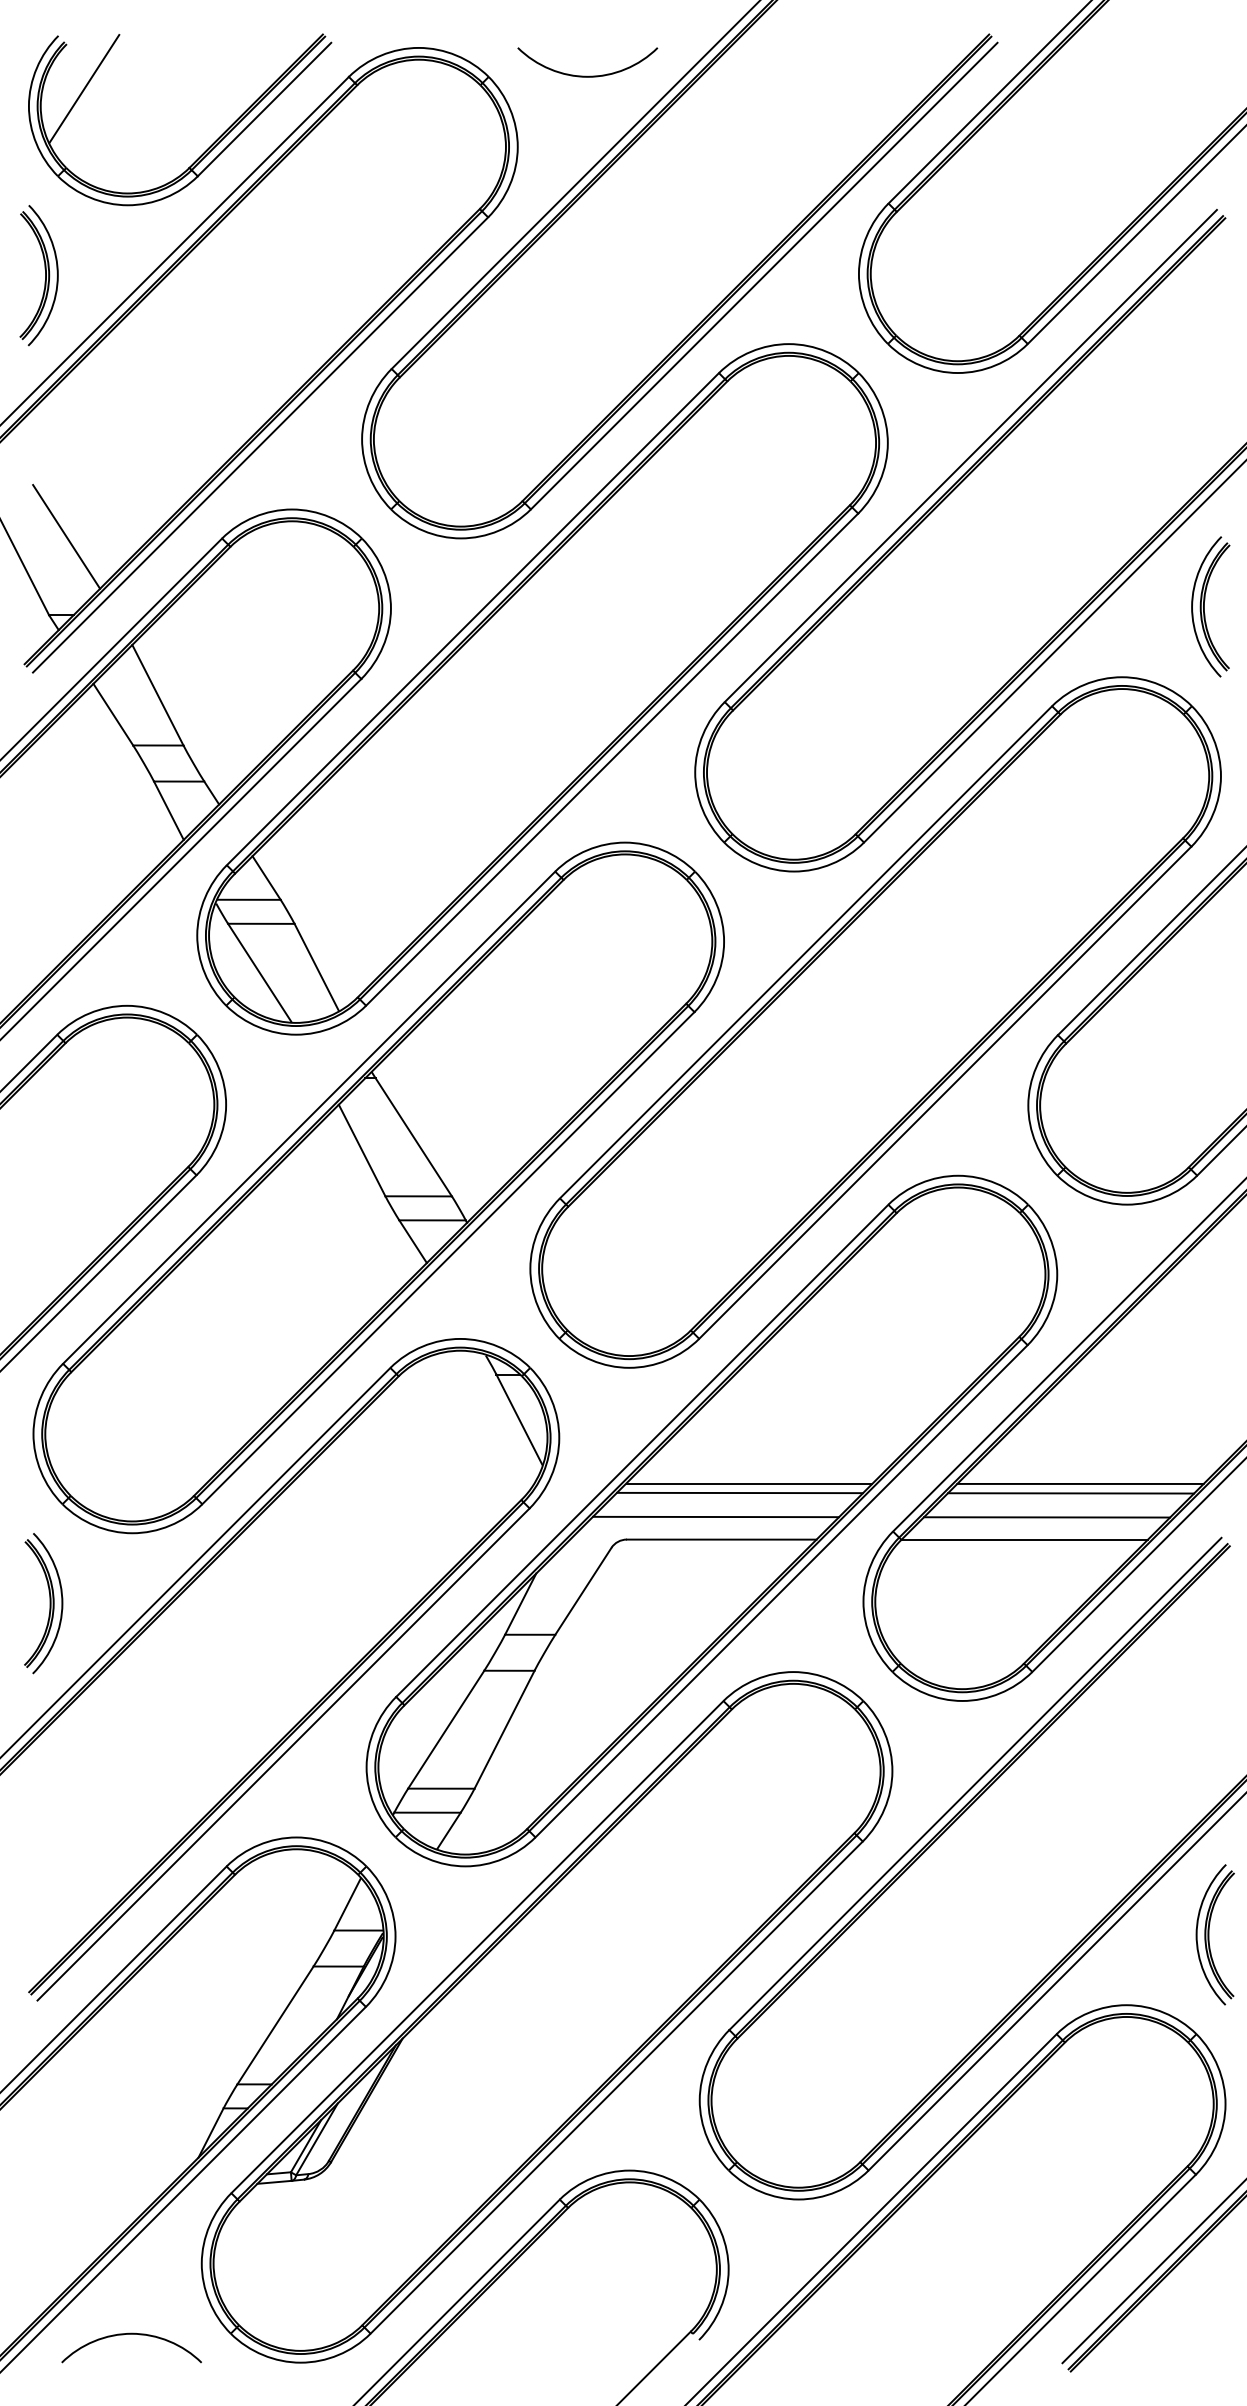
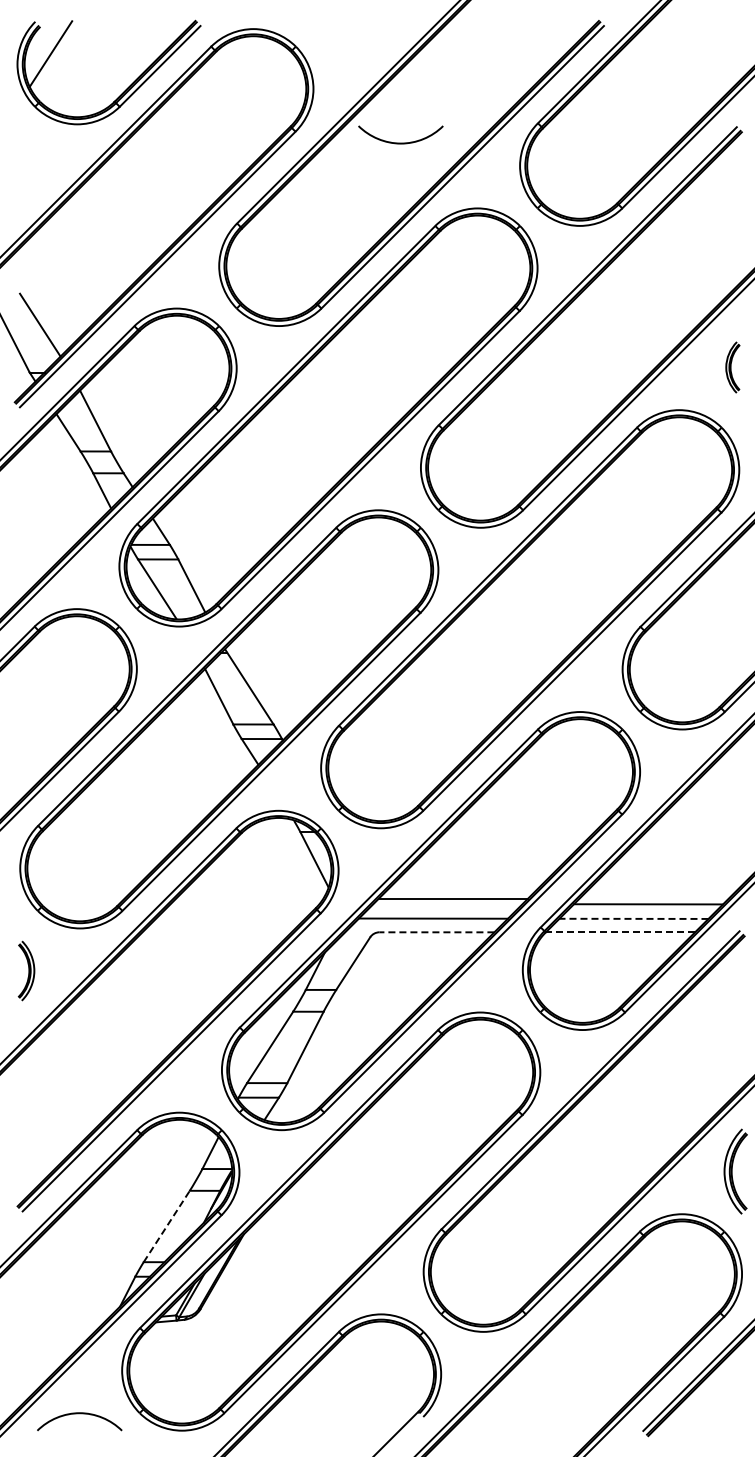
curve: (587, 75) -> (400, 142), moved
part: (38, 274) -> (23, 166), removed
part: (1209, 606) -> (732, 367), size x0.6
line: (1079, 1483) -> (653, 898), removed
line: (739, 1493) -> (447, 904), removed
line: (1046, 1516) -> (633, 918), solid -> dashed
line: (720, 1539) -> (436, 932), solid -> dashed
line: (1024, 1539) -> (620, 932), solid -> dashed
part: (43, 1602) -> (26, 970), size x0.7
line: (276, 2025) -> (167, 1226), solid -> dashed

